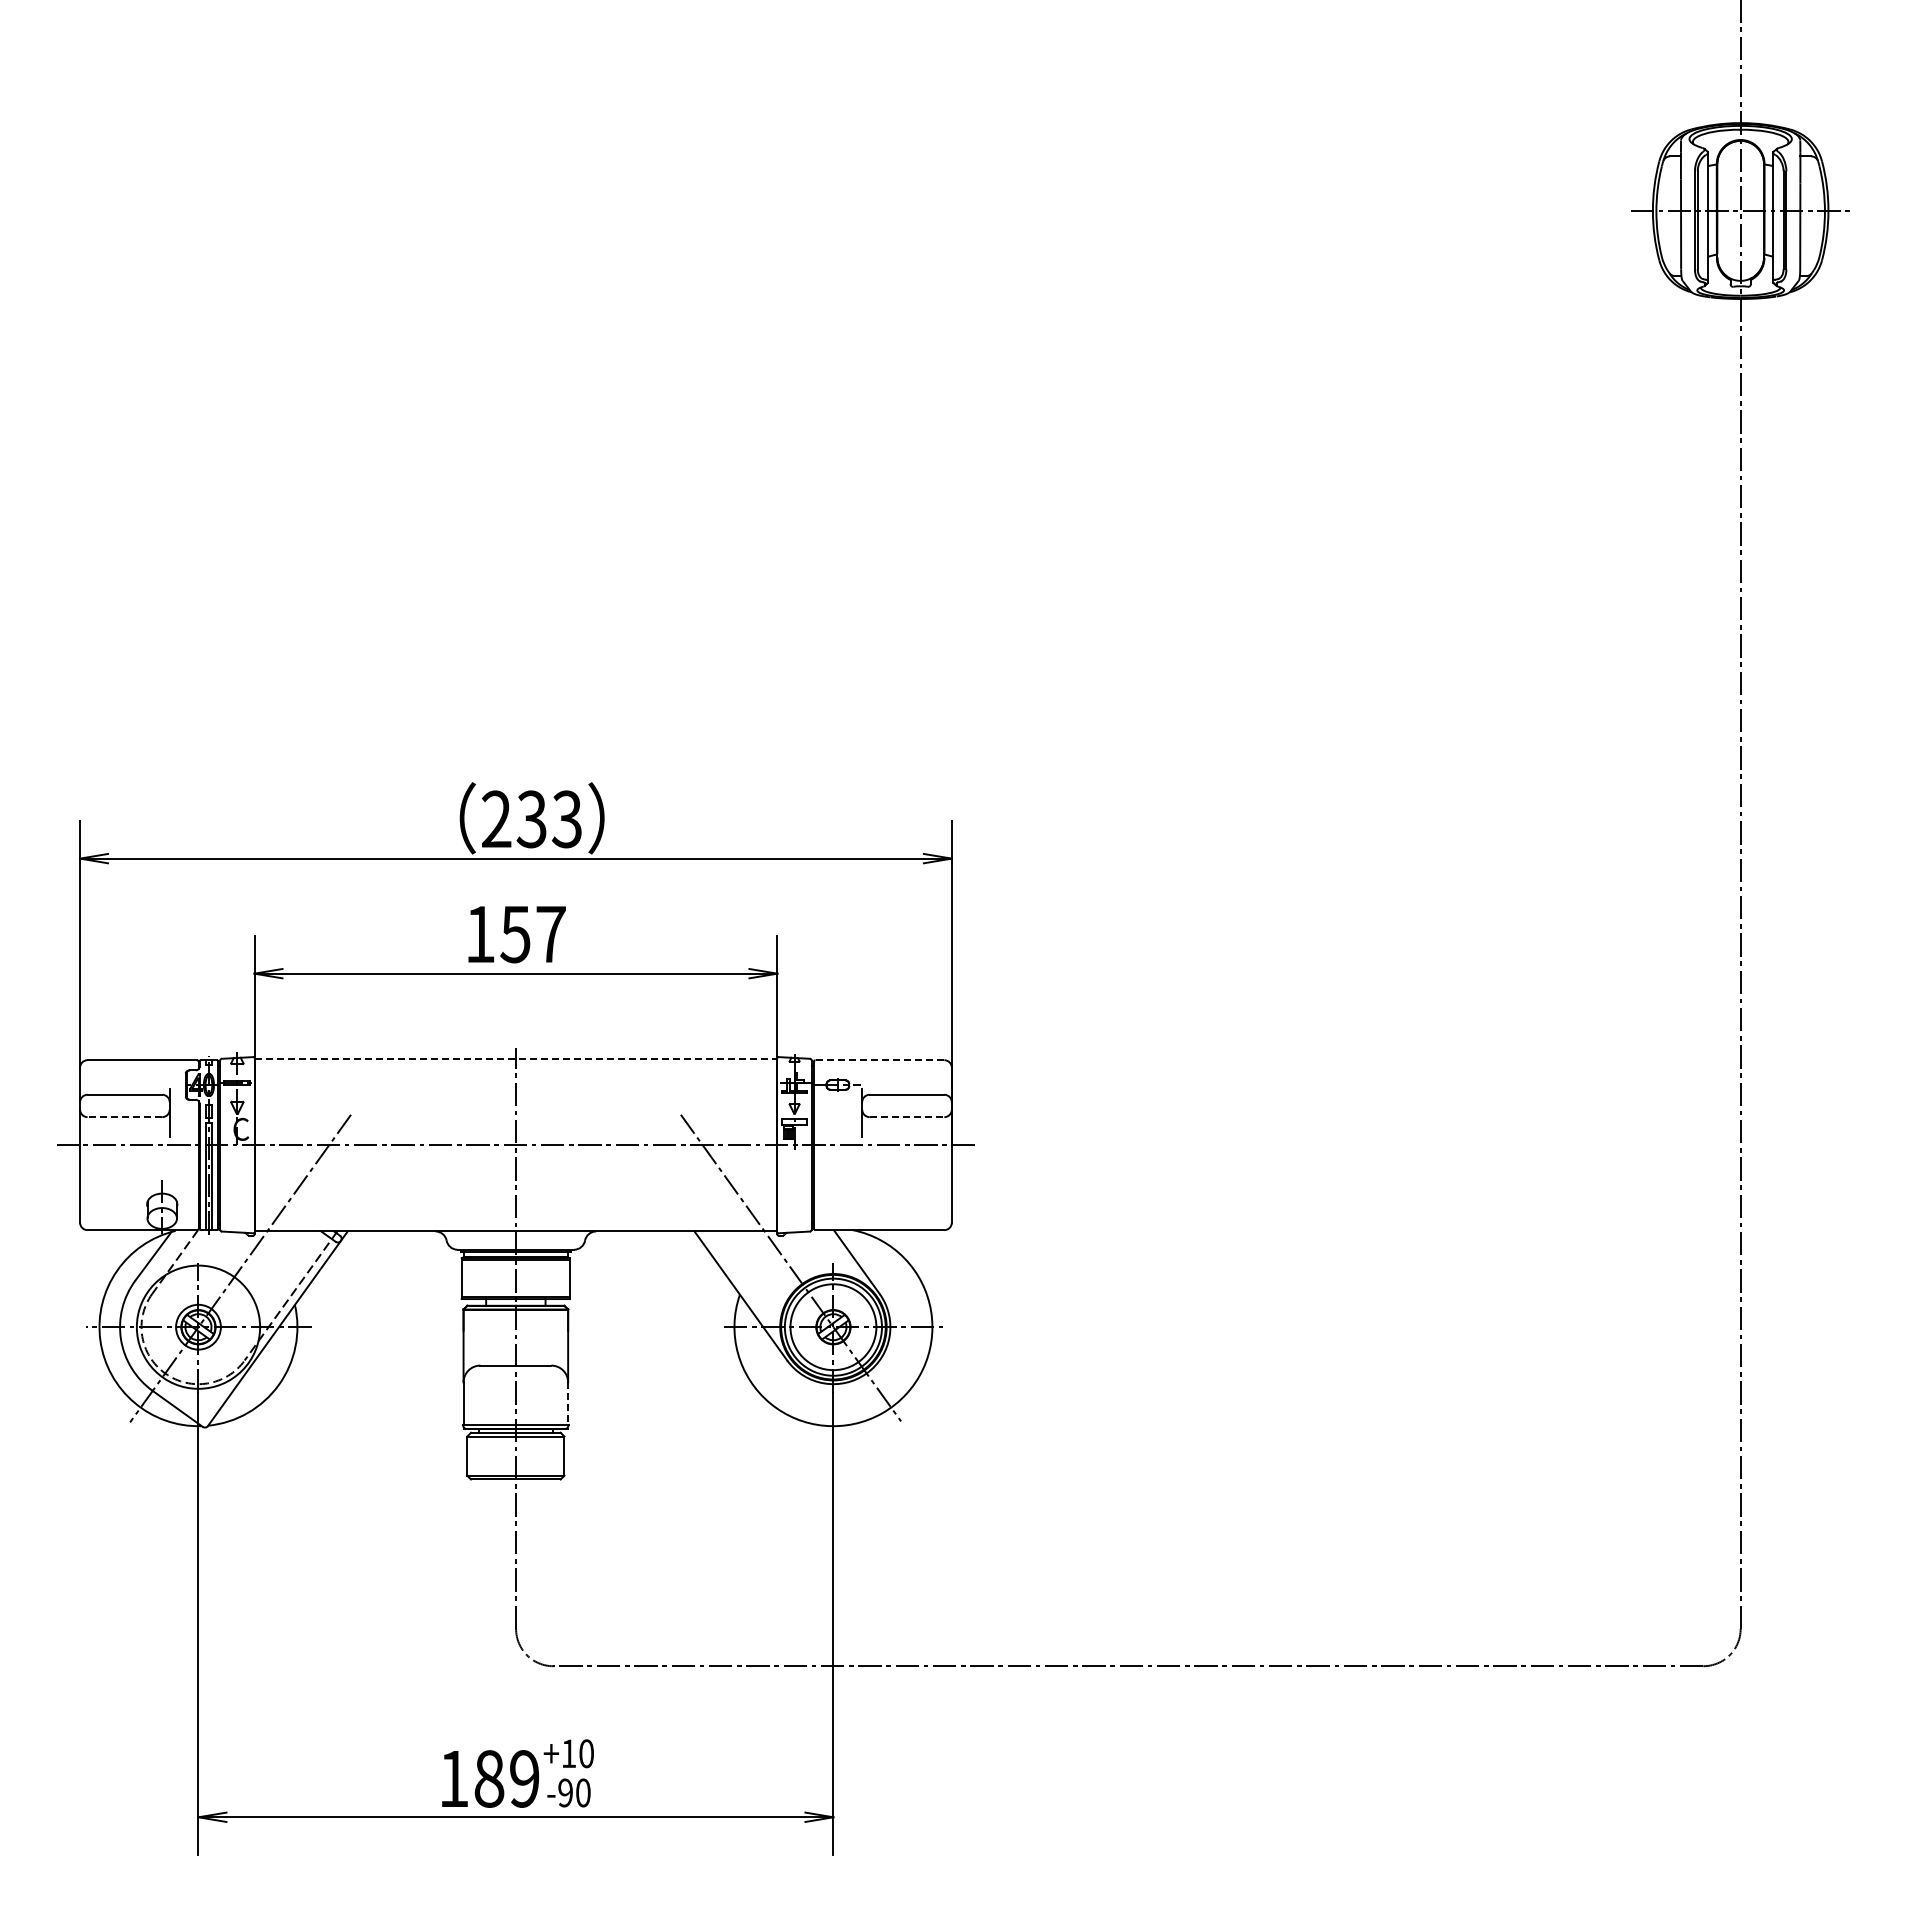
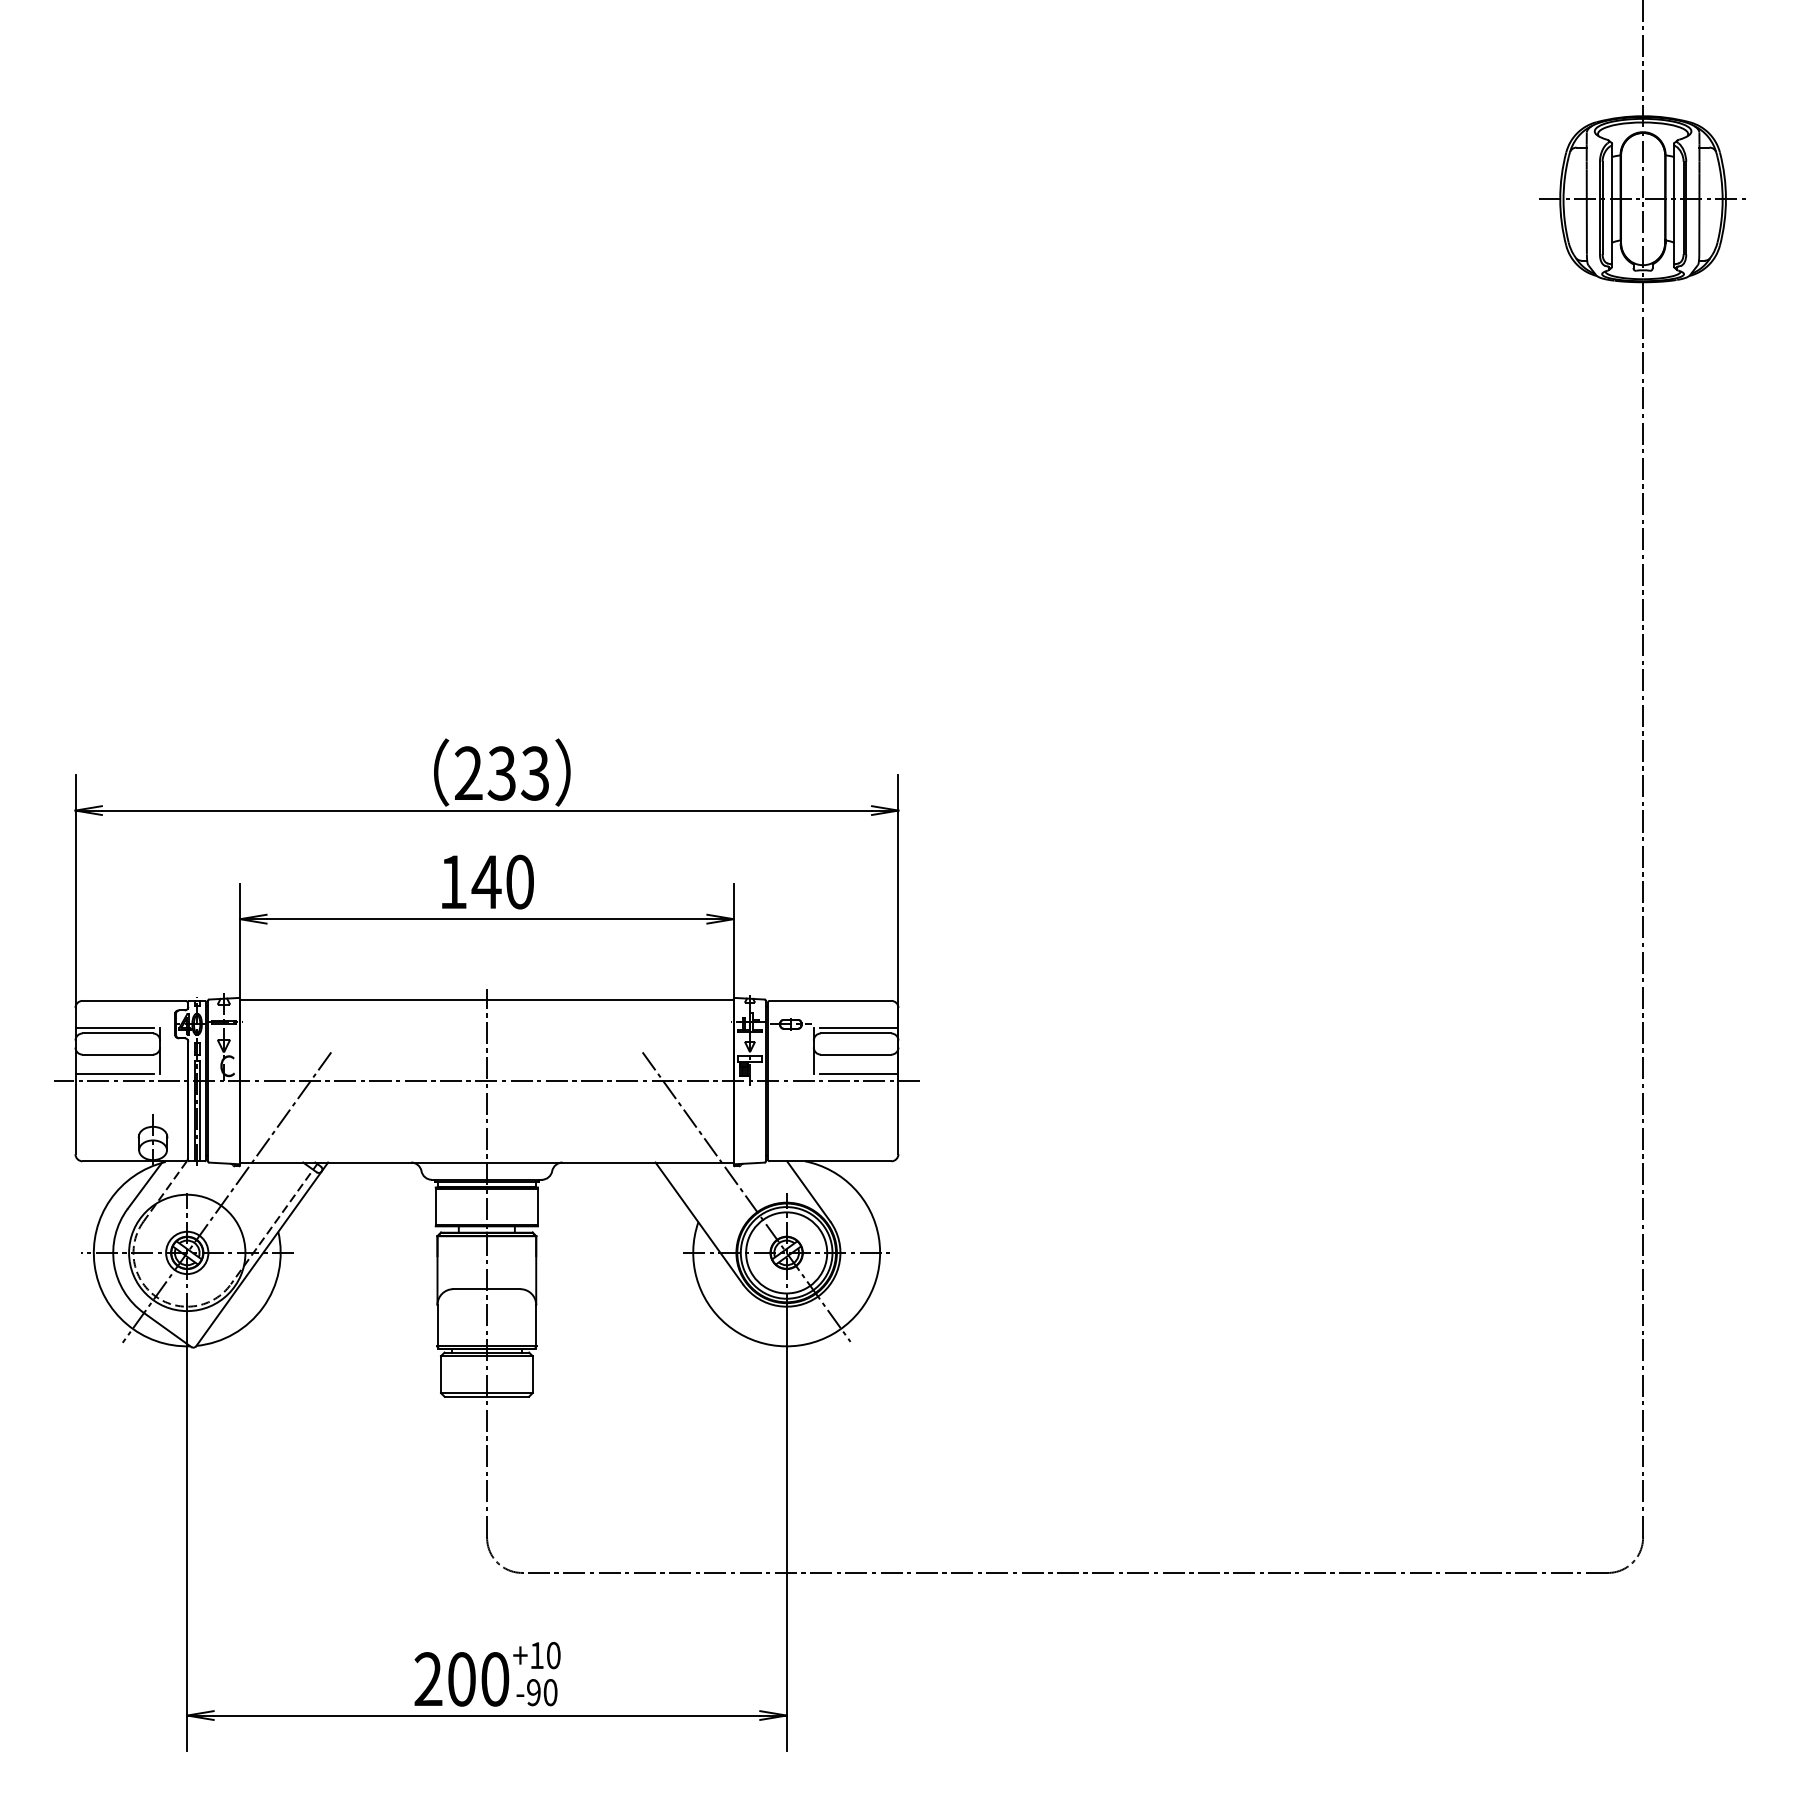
text: (532, 934) -> (502, 882), 157 -> 140
line: (516, 1058) -> (487, 999), dashed -> solid
line: (879, 1060) -> (830, 1001), dashed -> solid
line: (121, 1088) -> (114, 1027), added
line: (910, 1088) -> (859, 1027), added
line: (124, 1117) -> (117, 1054), dashed -> solid
line: (907, 1117) -> (856, 1054), dashed -> solid
line: (121, 1137) -> (114, 1073), added
line: (910, 1137) -> (859, 1073), added
line: (568, 1404) -> (536, 1325), dashed -> solid
text: (489, 1778) -> (461, 1678), 189 -> 200

